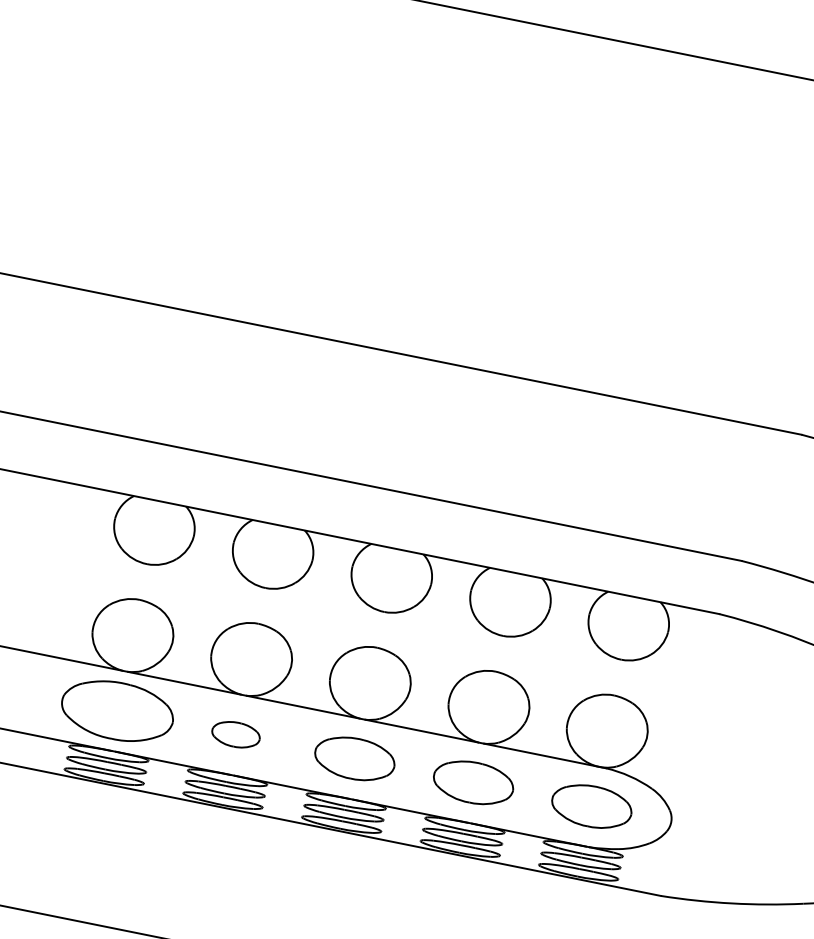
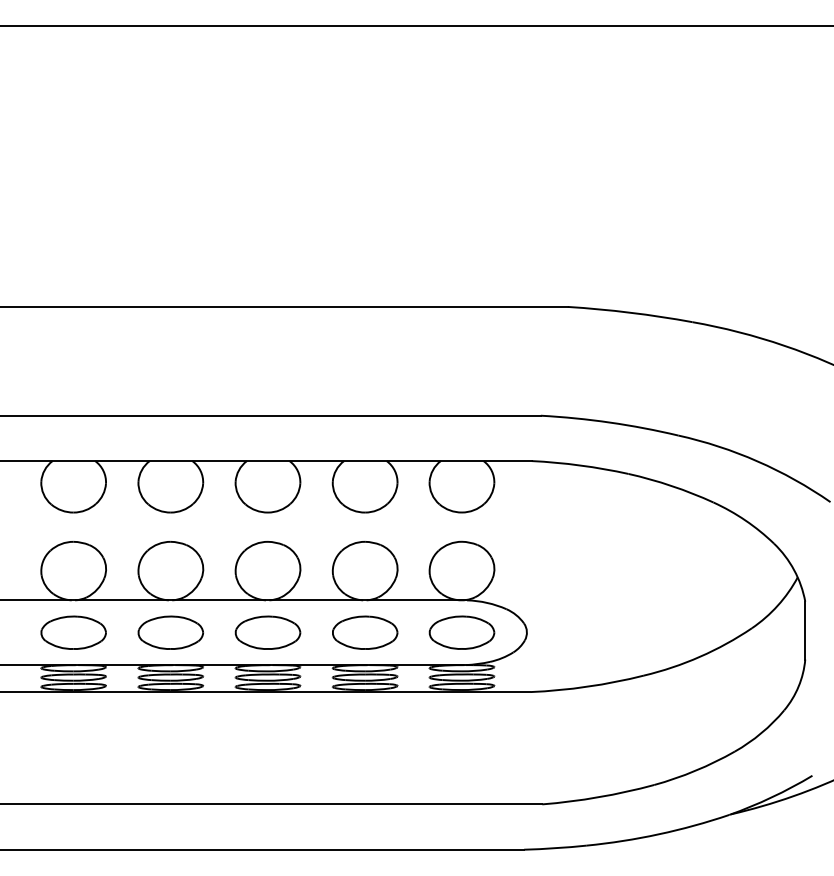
part: (117, 710) -> (73, 632), size x0.71
part: (235, 734) -> (170, 632), size x1.67

